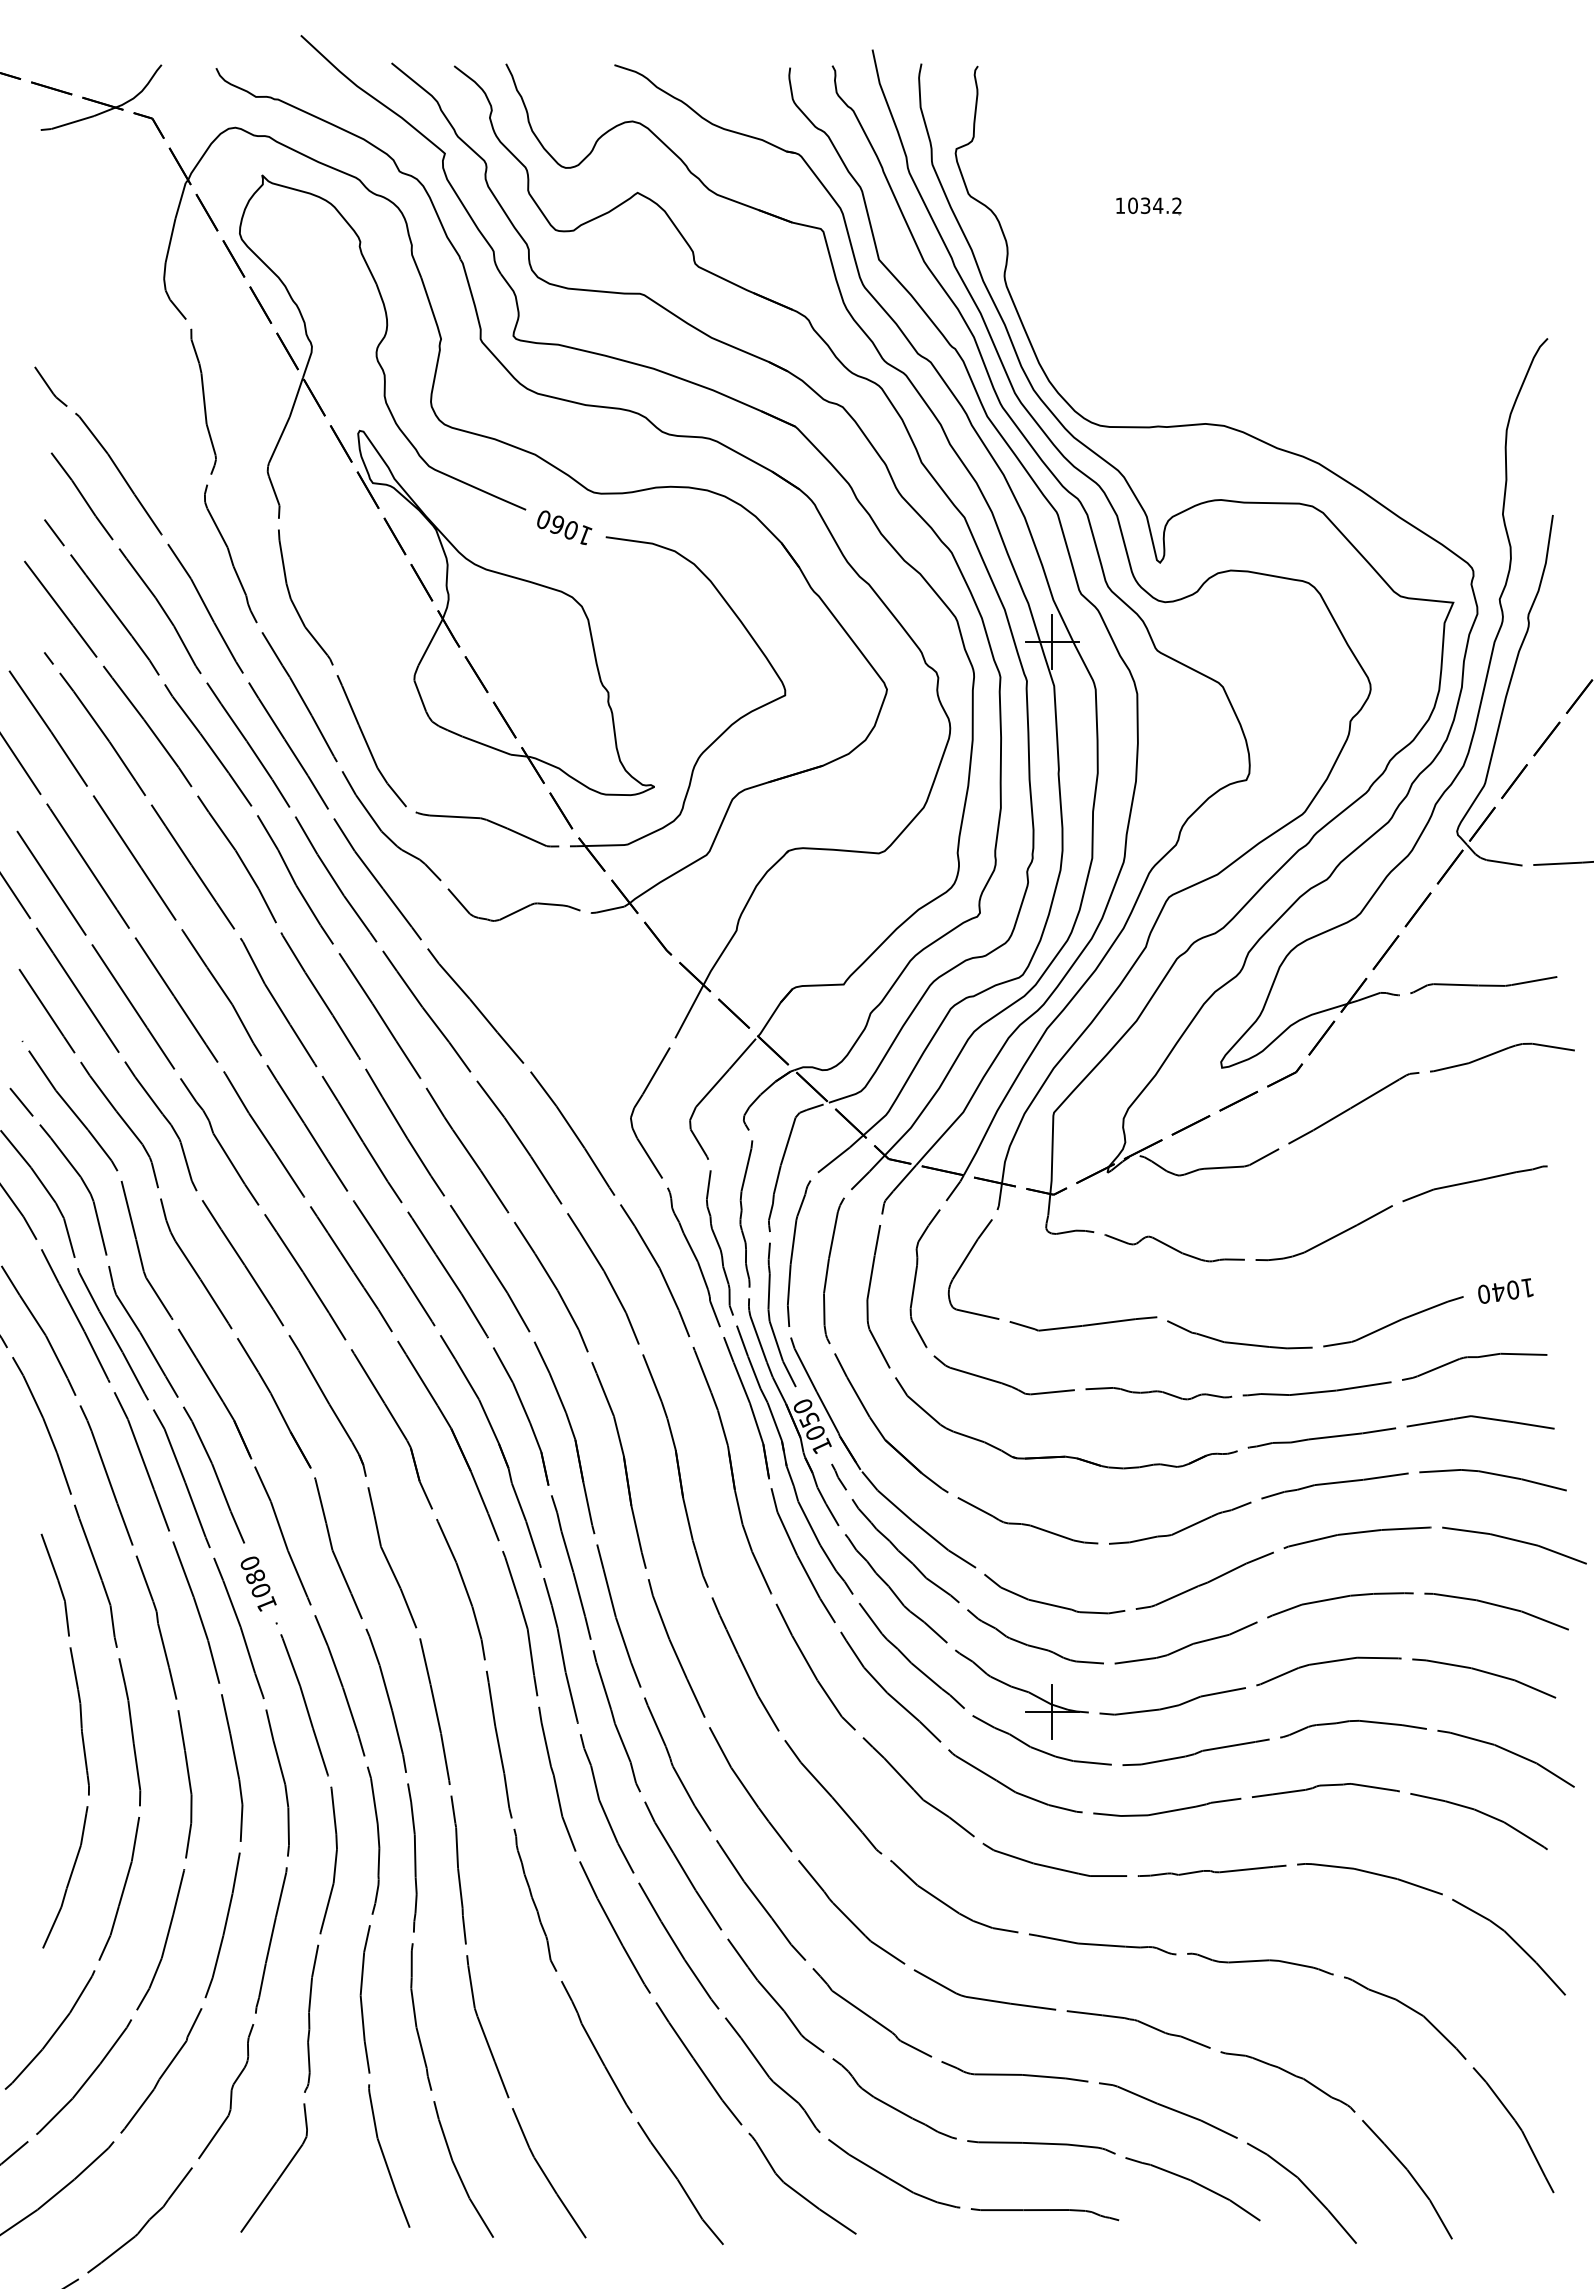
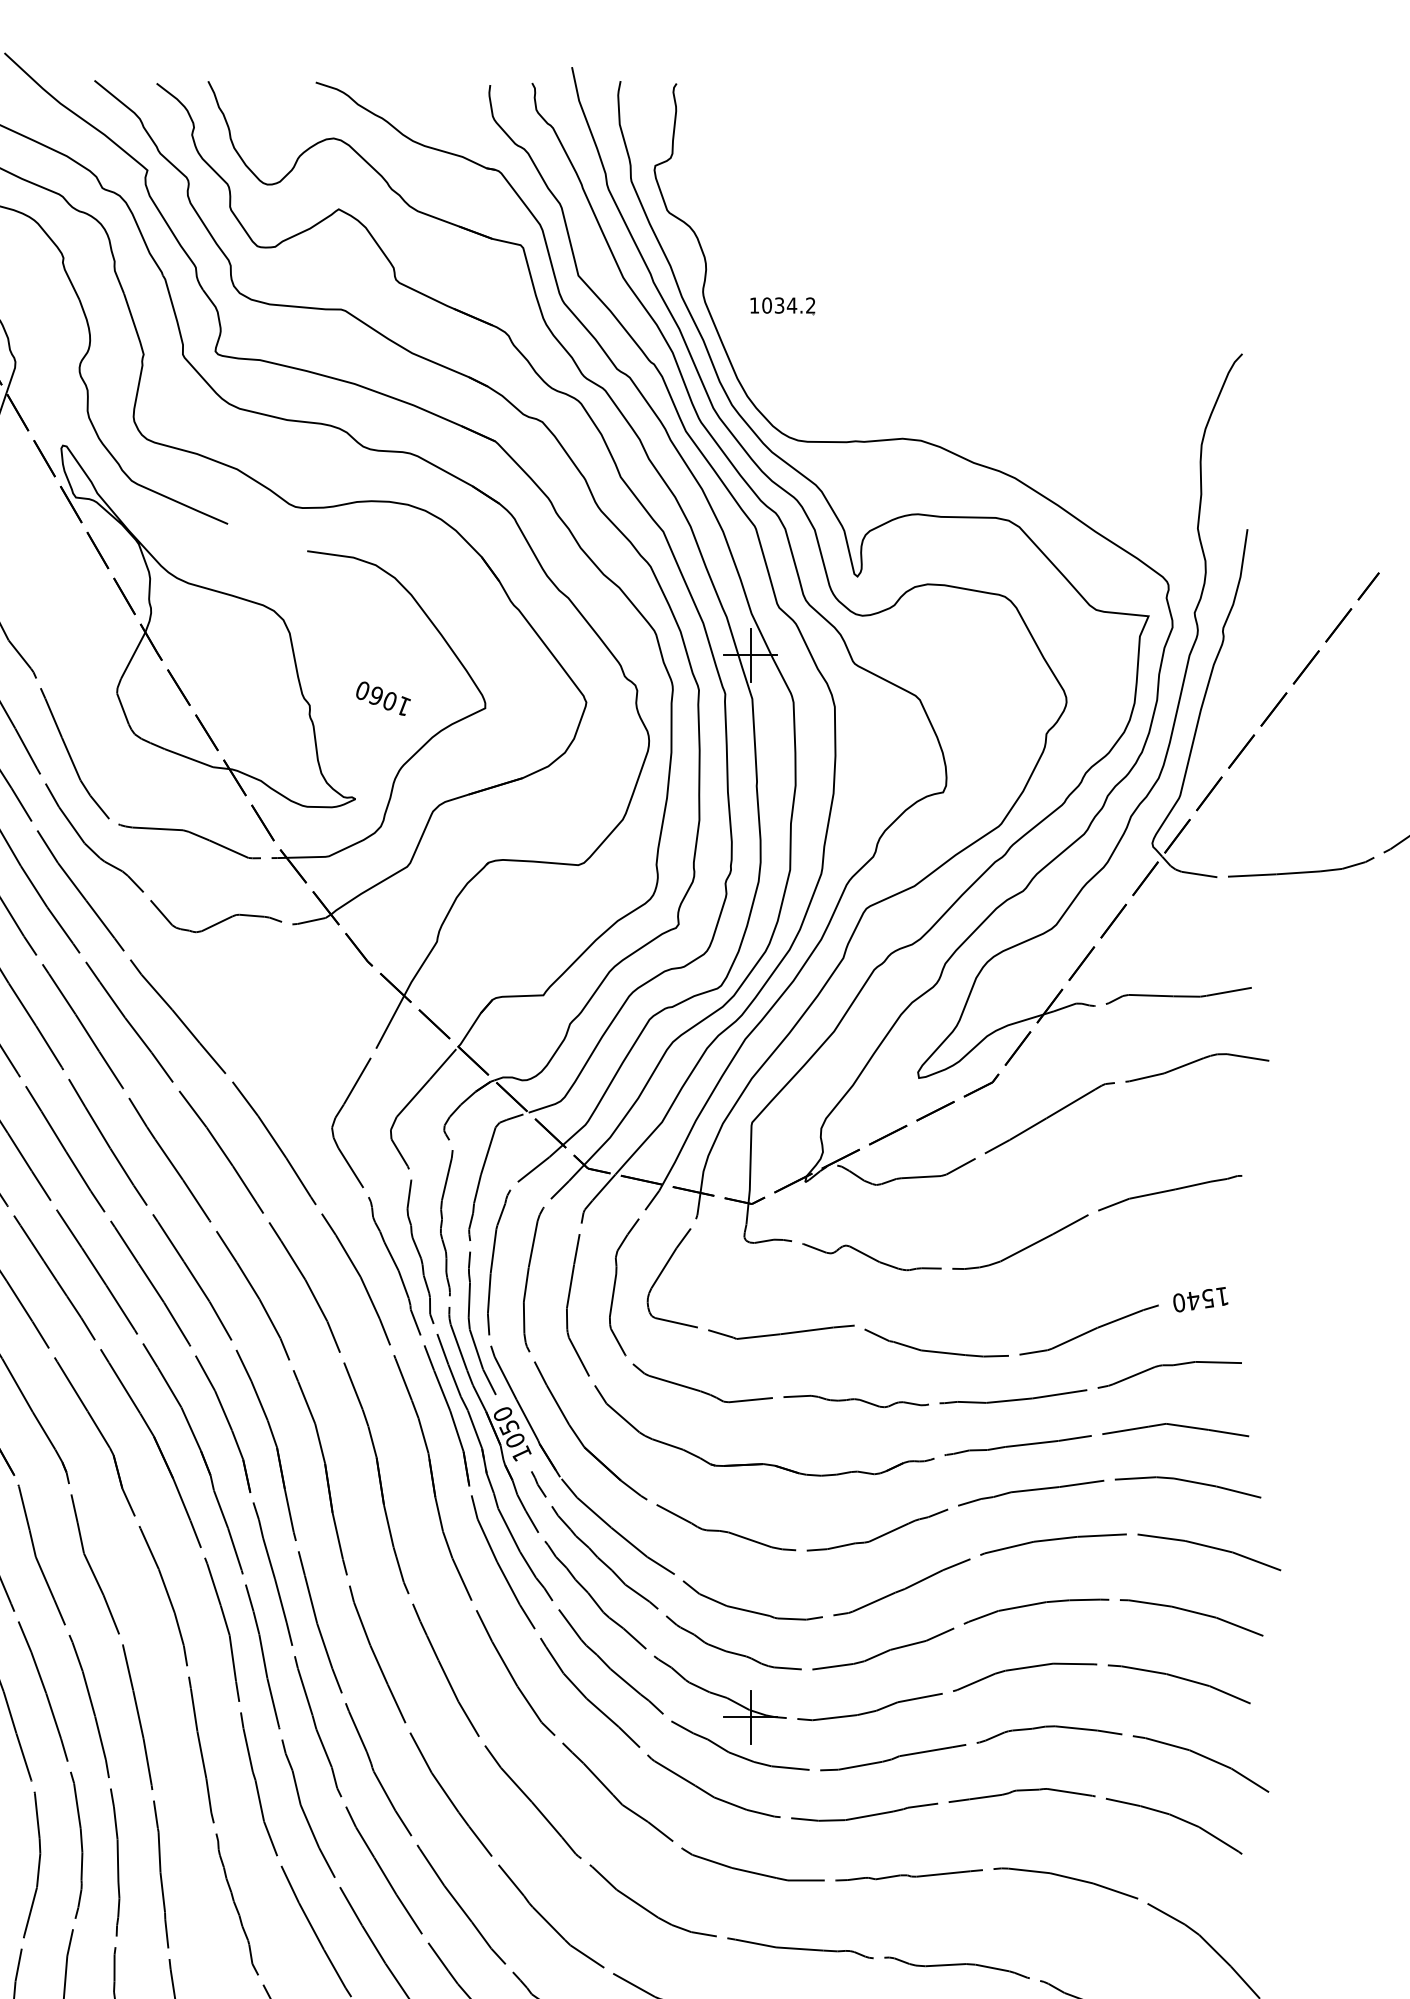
part: (1148, 206) -> (782, 306), moved
text: (564, 527) -> (383, 698), moved
text: (1513, 1289) -> (1208, 1298), 1040 -> 1540

